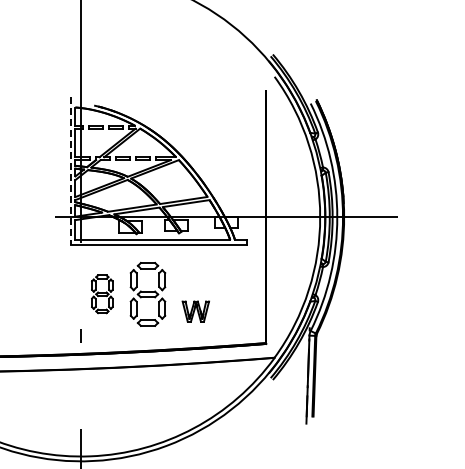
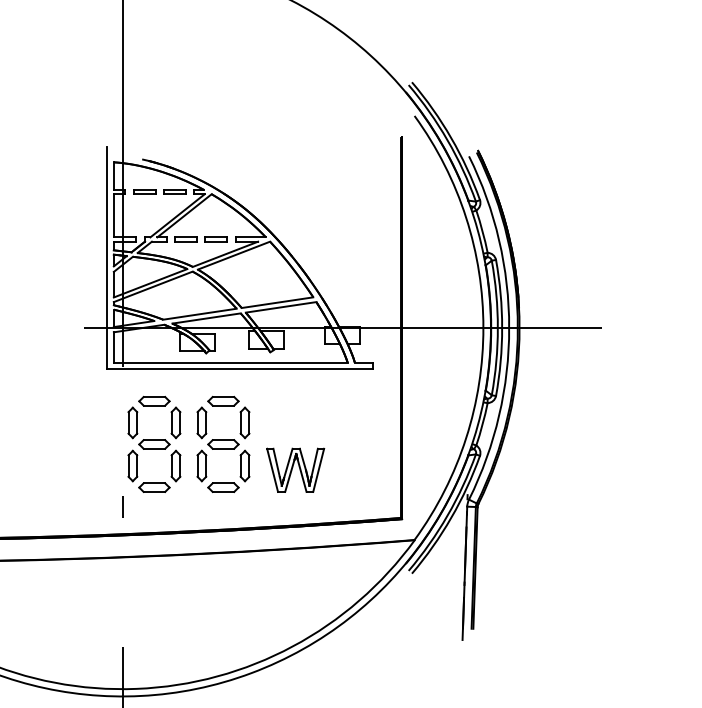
line: (70, 170) -> (106, 257), dashed -> solid
part: (102, 293) -> (154, 443), size x1.67
part: (195, 311) -> (295, 470), size x1.43

